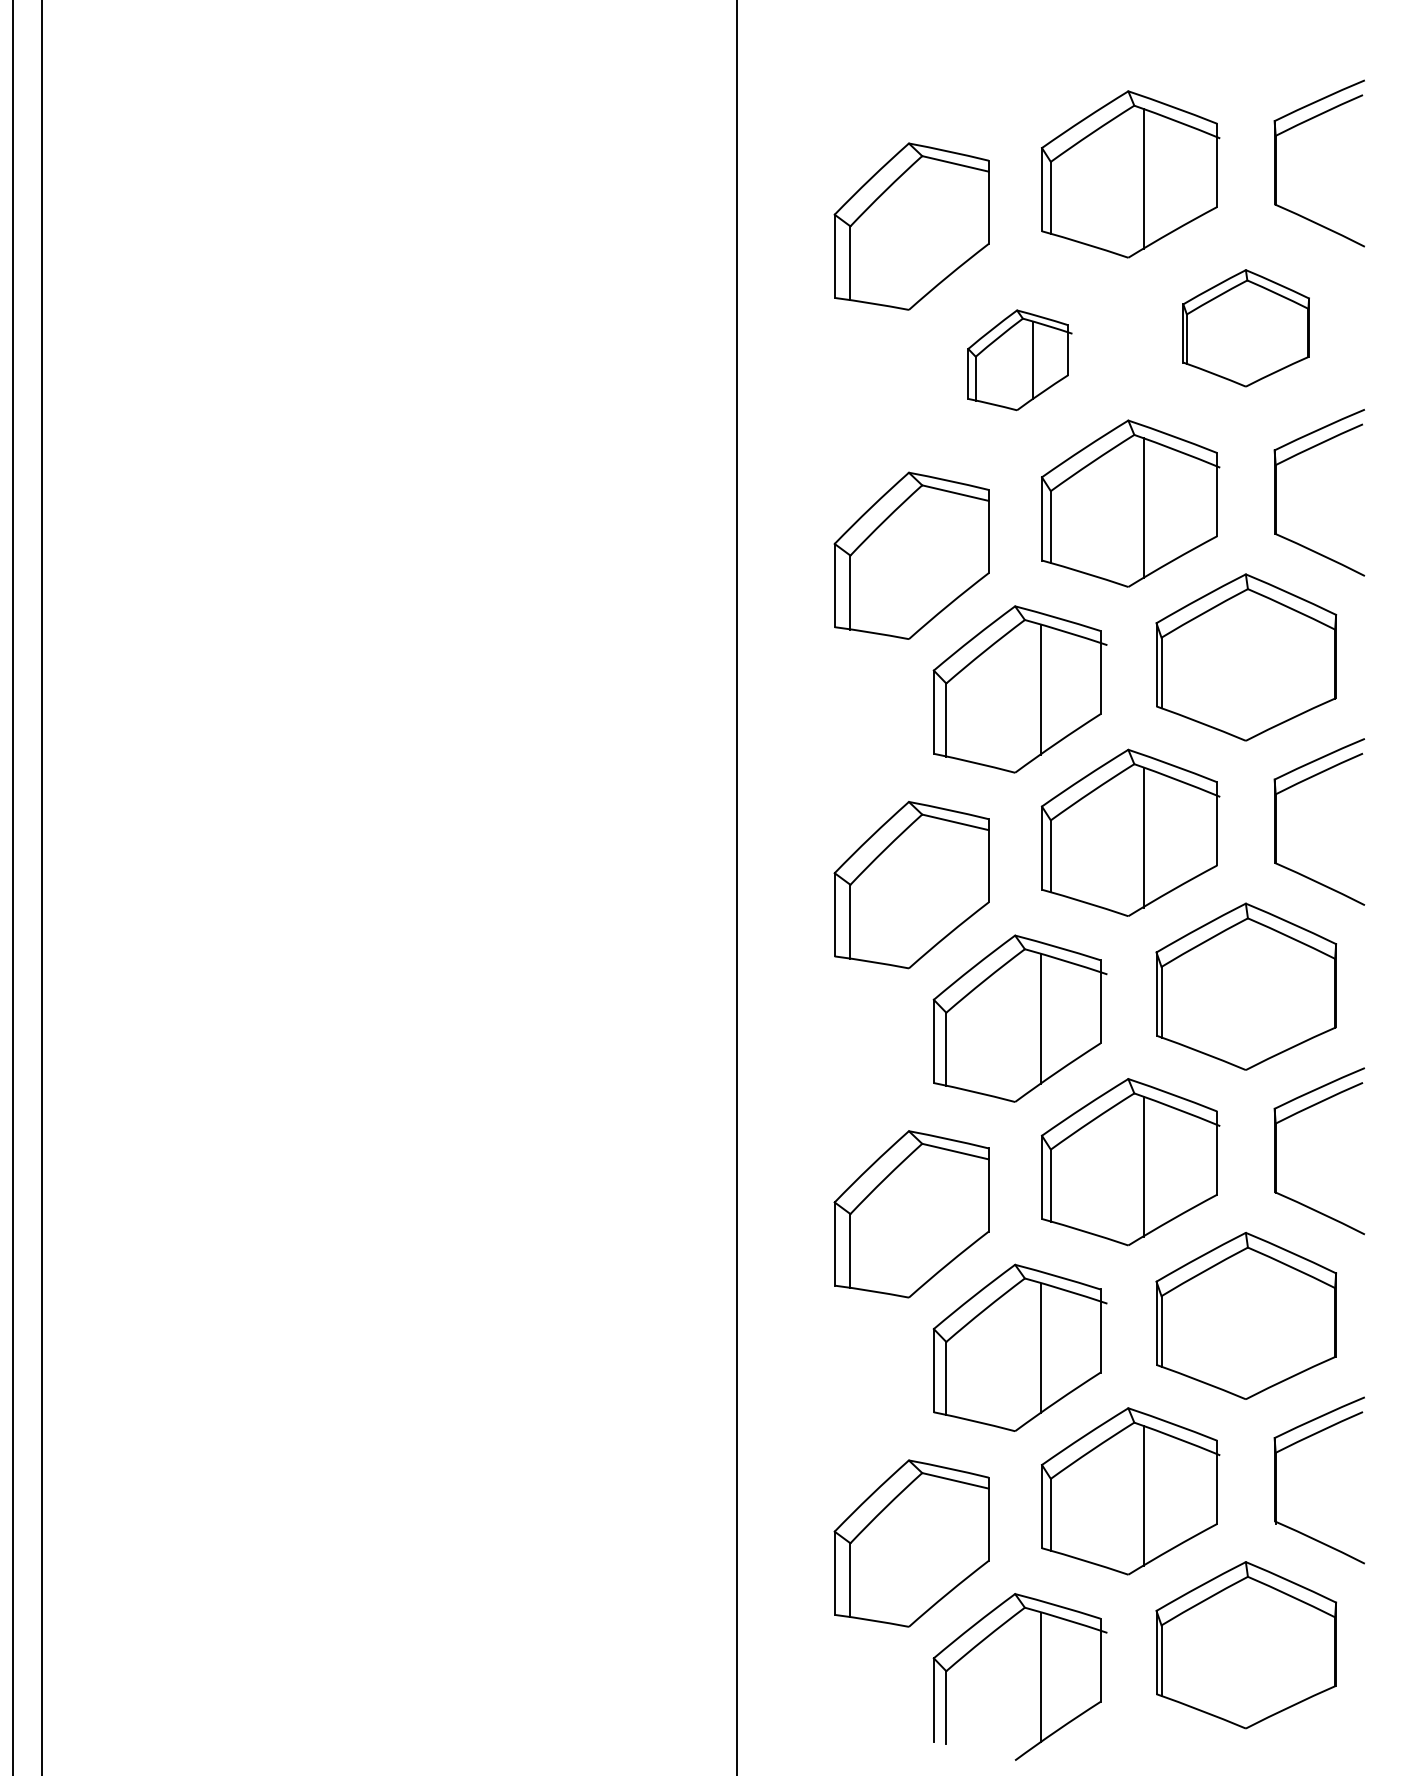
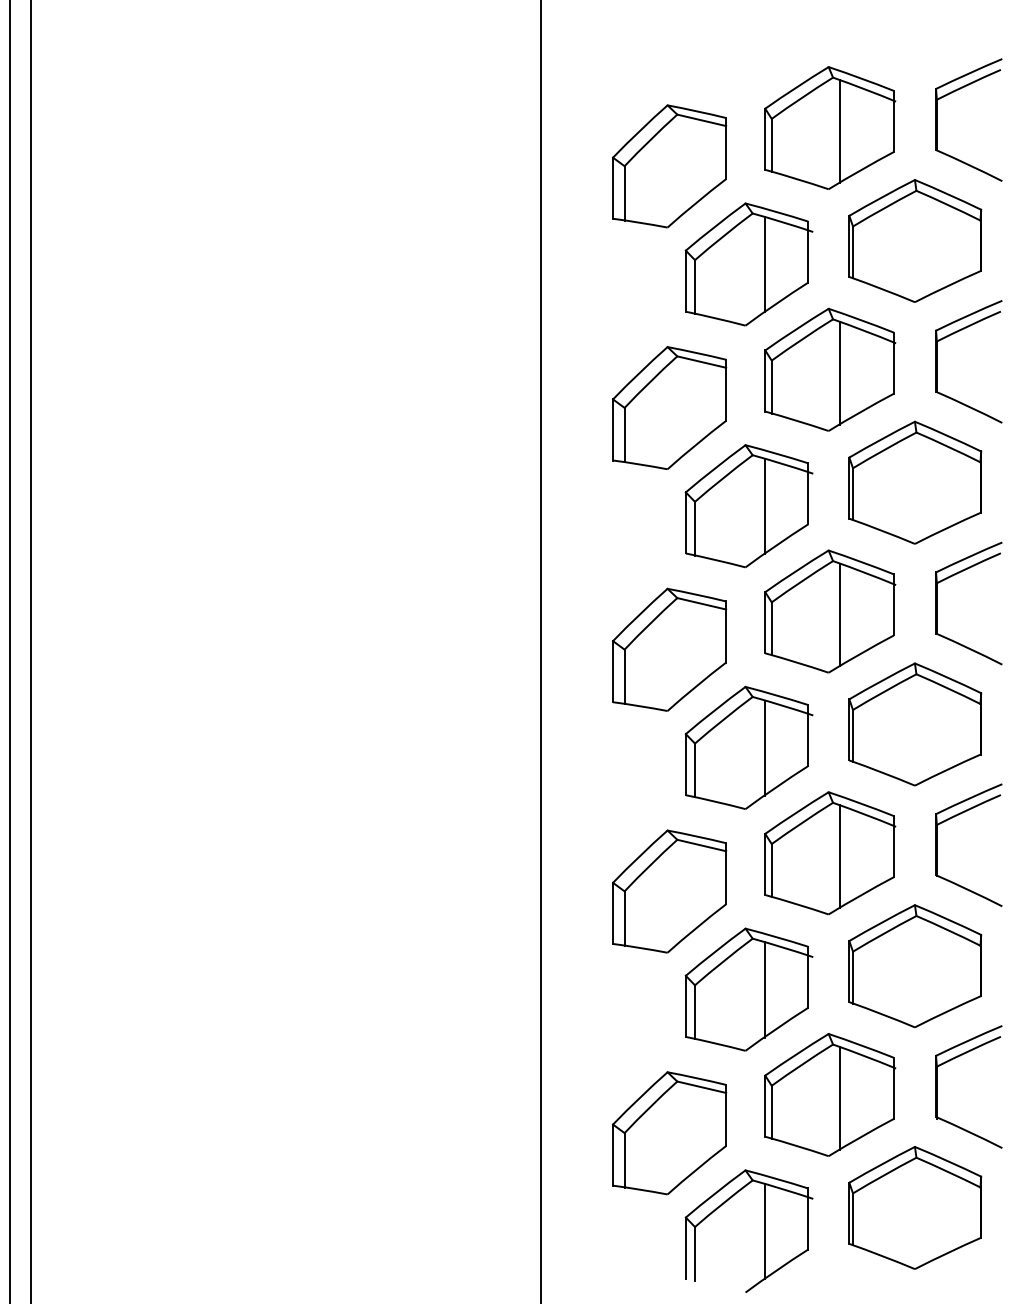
part: (1245, 328) -> (914, 241), size x1.43
part: (1019, 360) -> (748, 264), size x1.67

